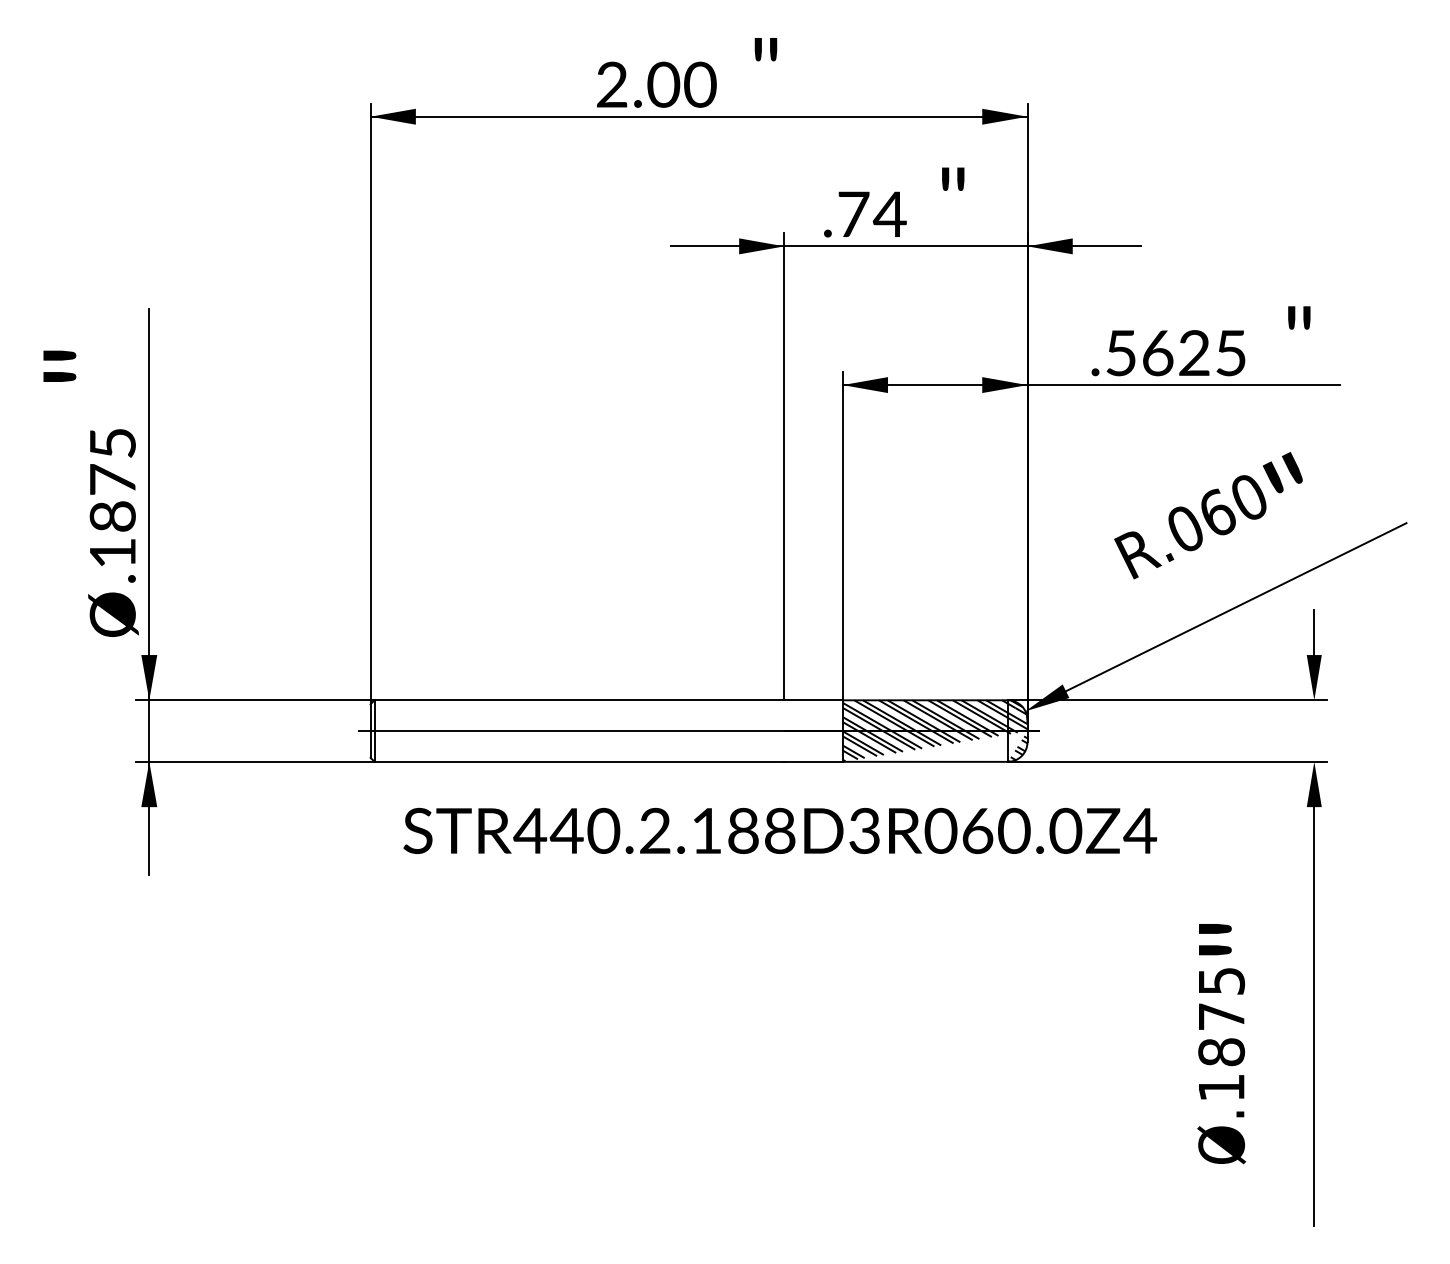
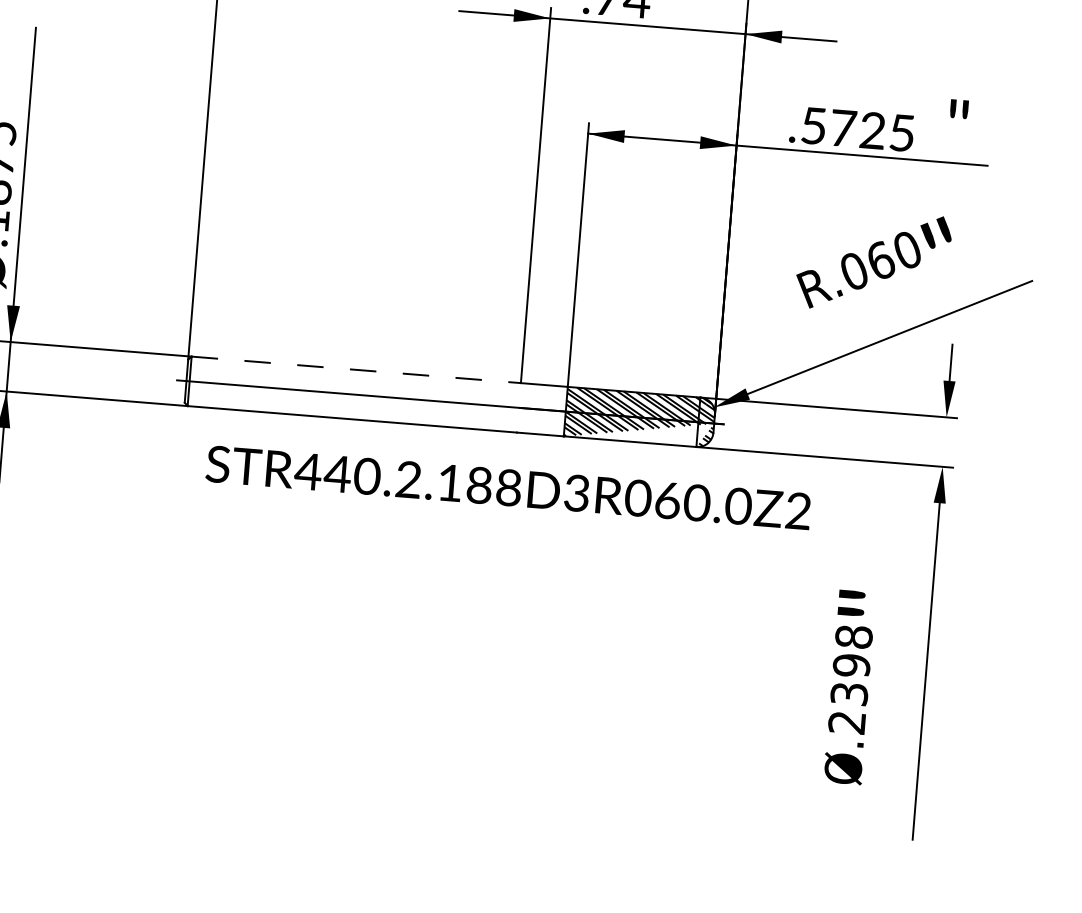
text: (1158, 353) -> (843, 128), .5625 -> .5725
line: (579, 700) -> (356, 370), solid -> dashed
text: (1140, 830) -> (798, 510), STR440.2.188D3R060.0Z4 -> STR440.2.188D3R060.0Z2
text: (1221, 1034) -> (850, 679), Ø.1875 -> Ø.2398

